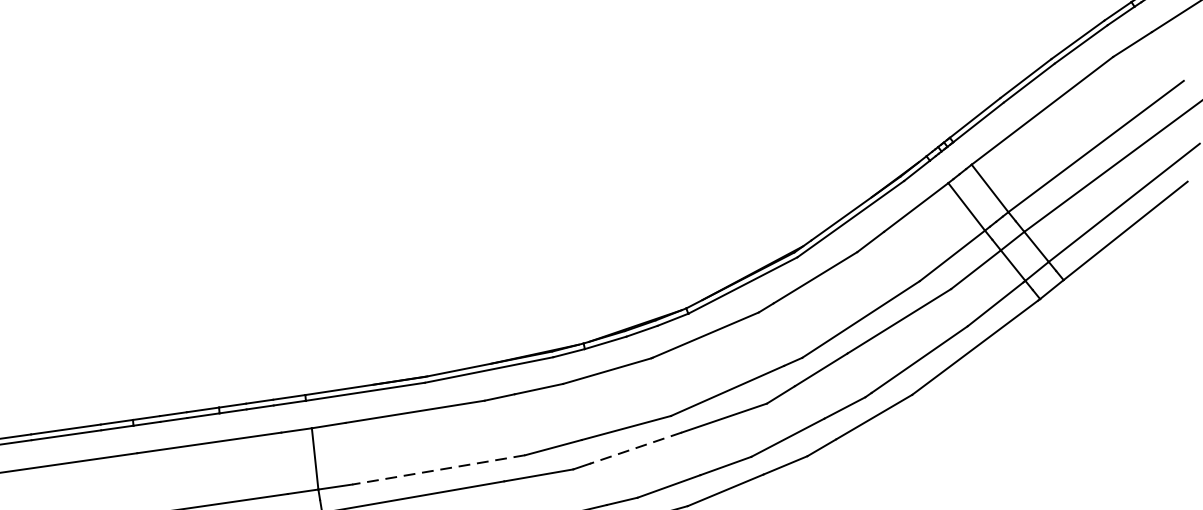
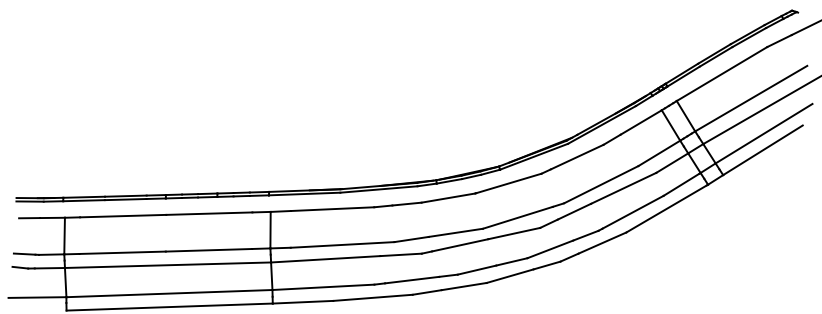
line: (636, 448) -> (460, 245), dashed -> solid
line: (438, 469) -> (342, 244), dashed -> solid

